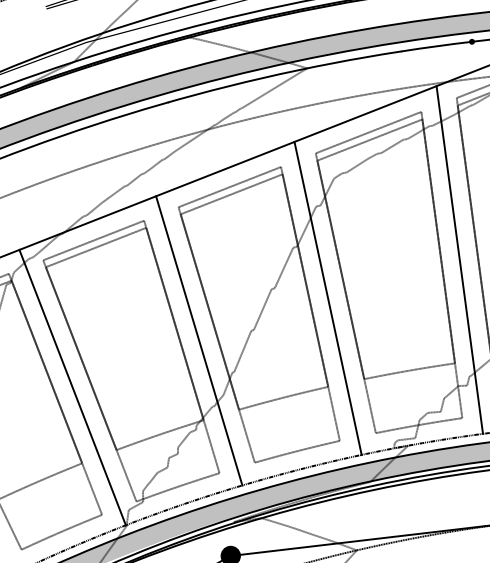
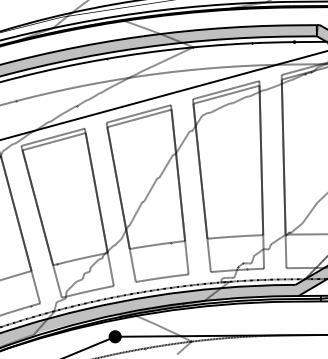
line: (459, 259) -> (272, 172), removed
line: (327, 298) -> (190, 187), removed
line: (197, 340) -> (109, 204), removed
line: (72, 387) -> (30, 224), removed

